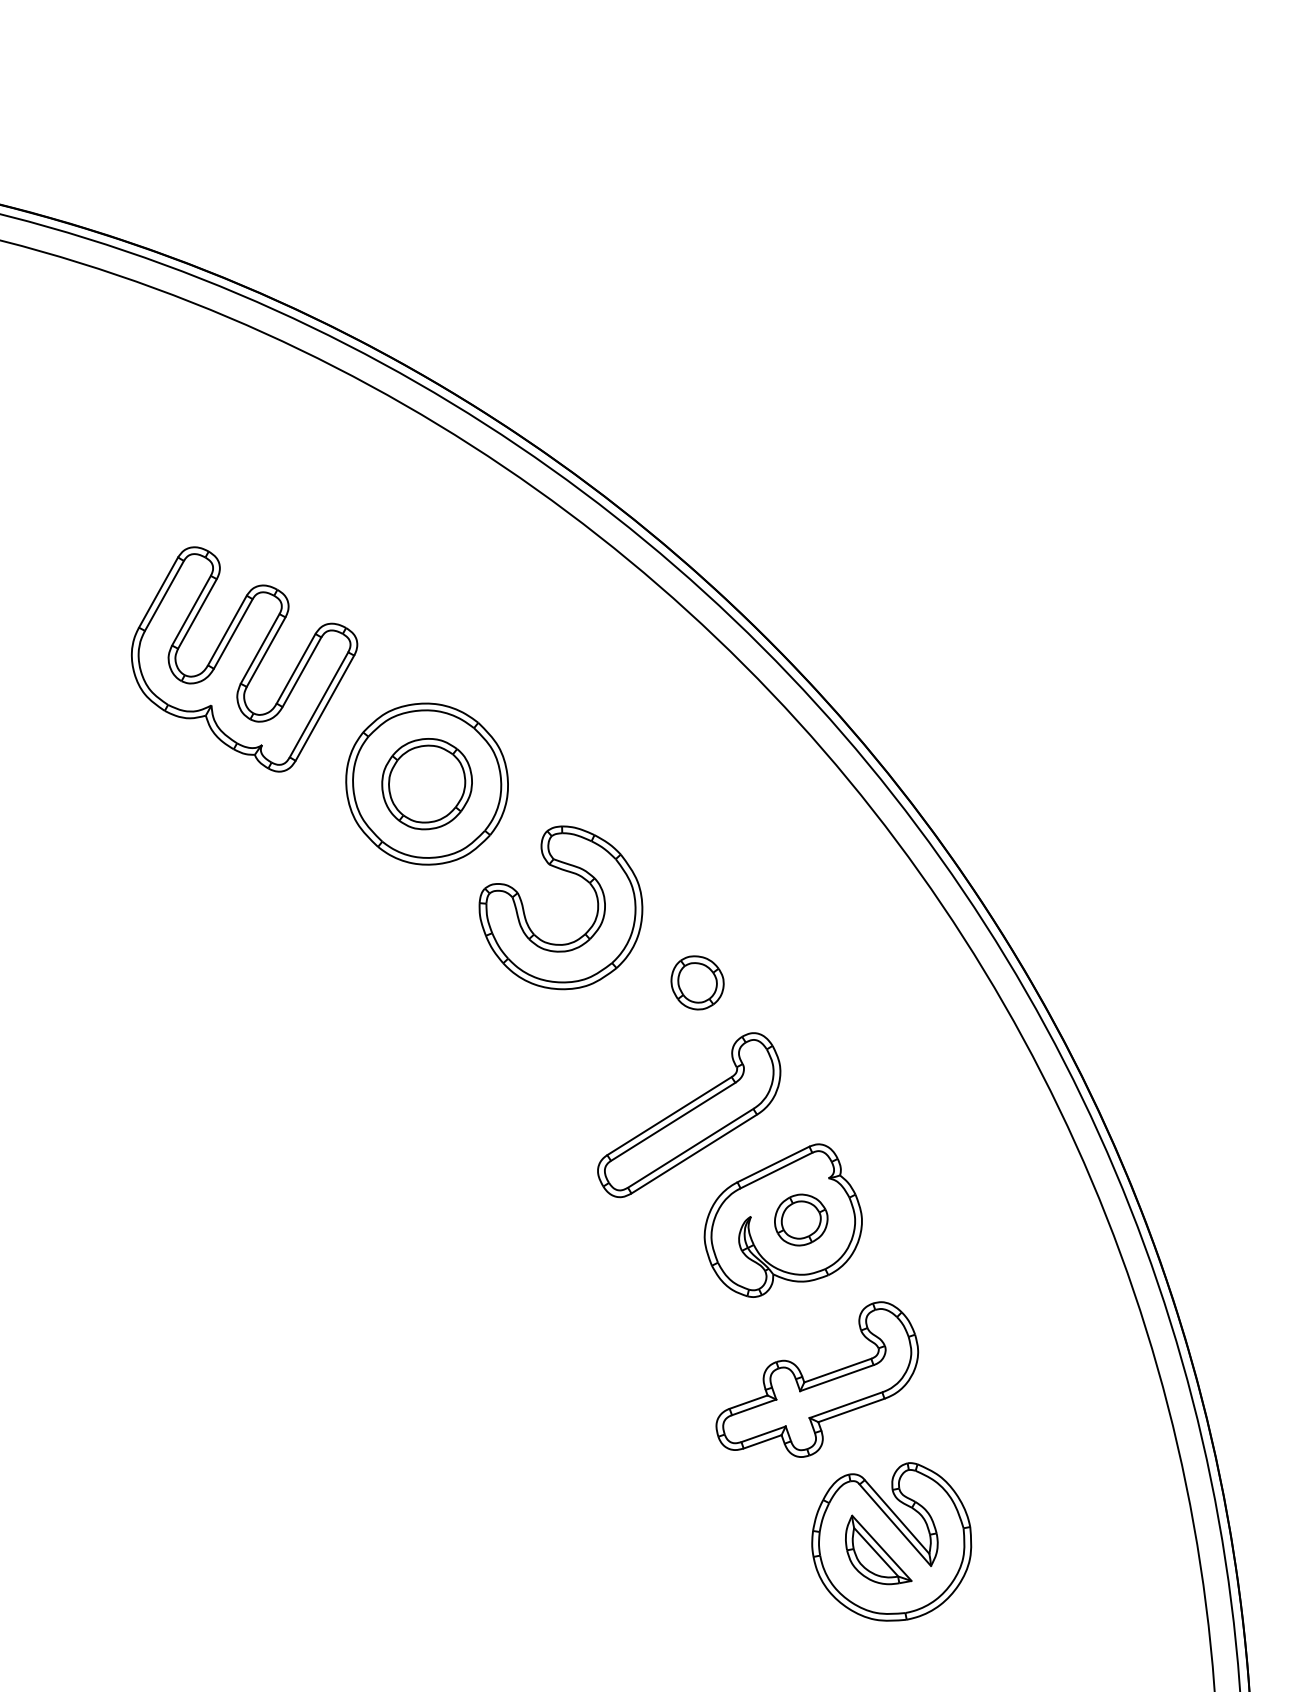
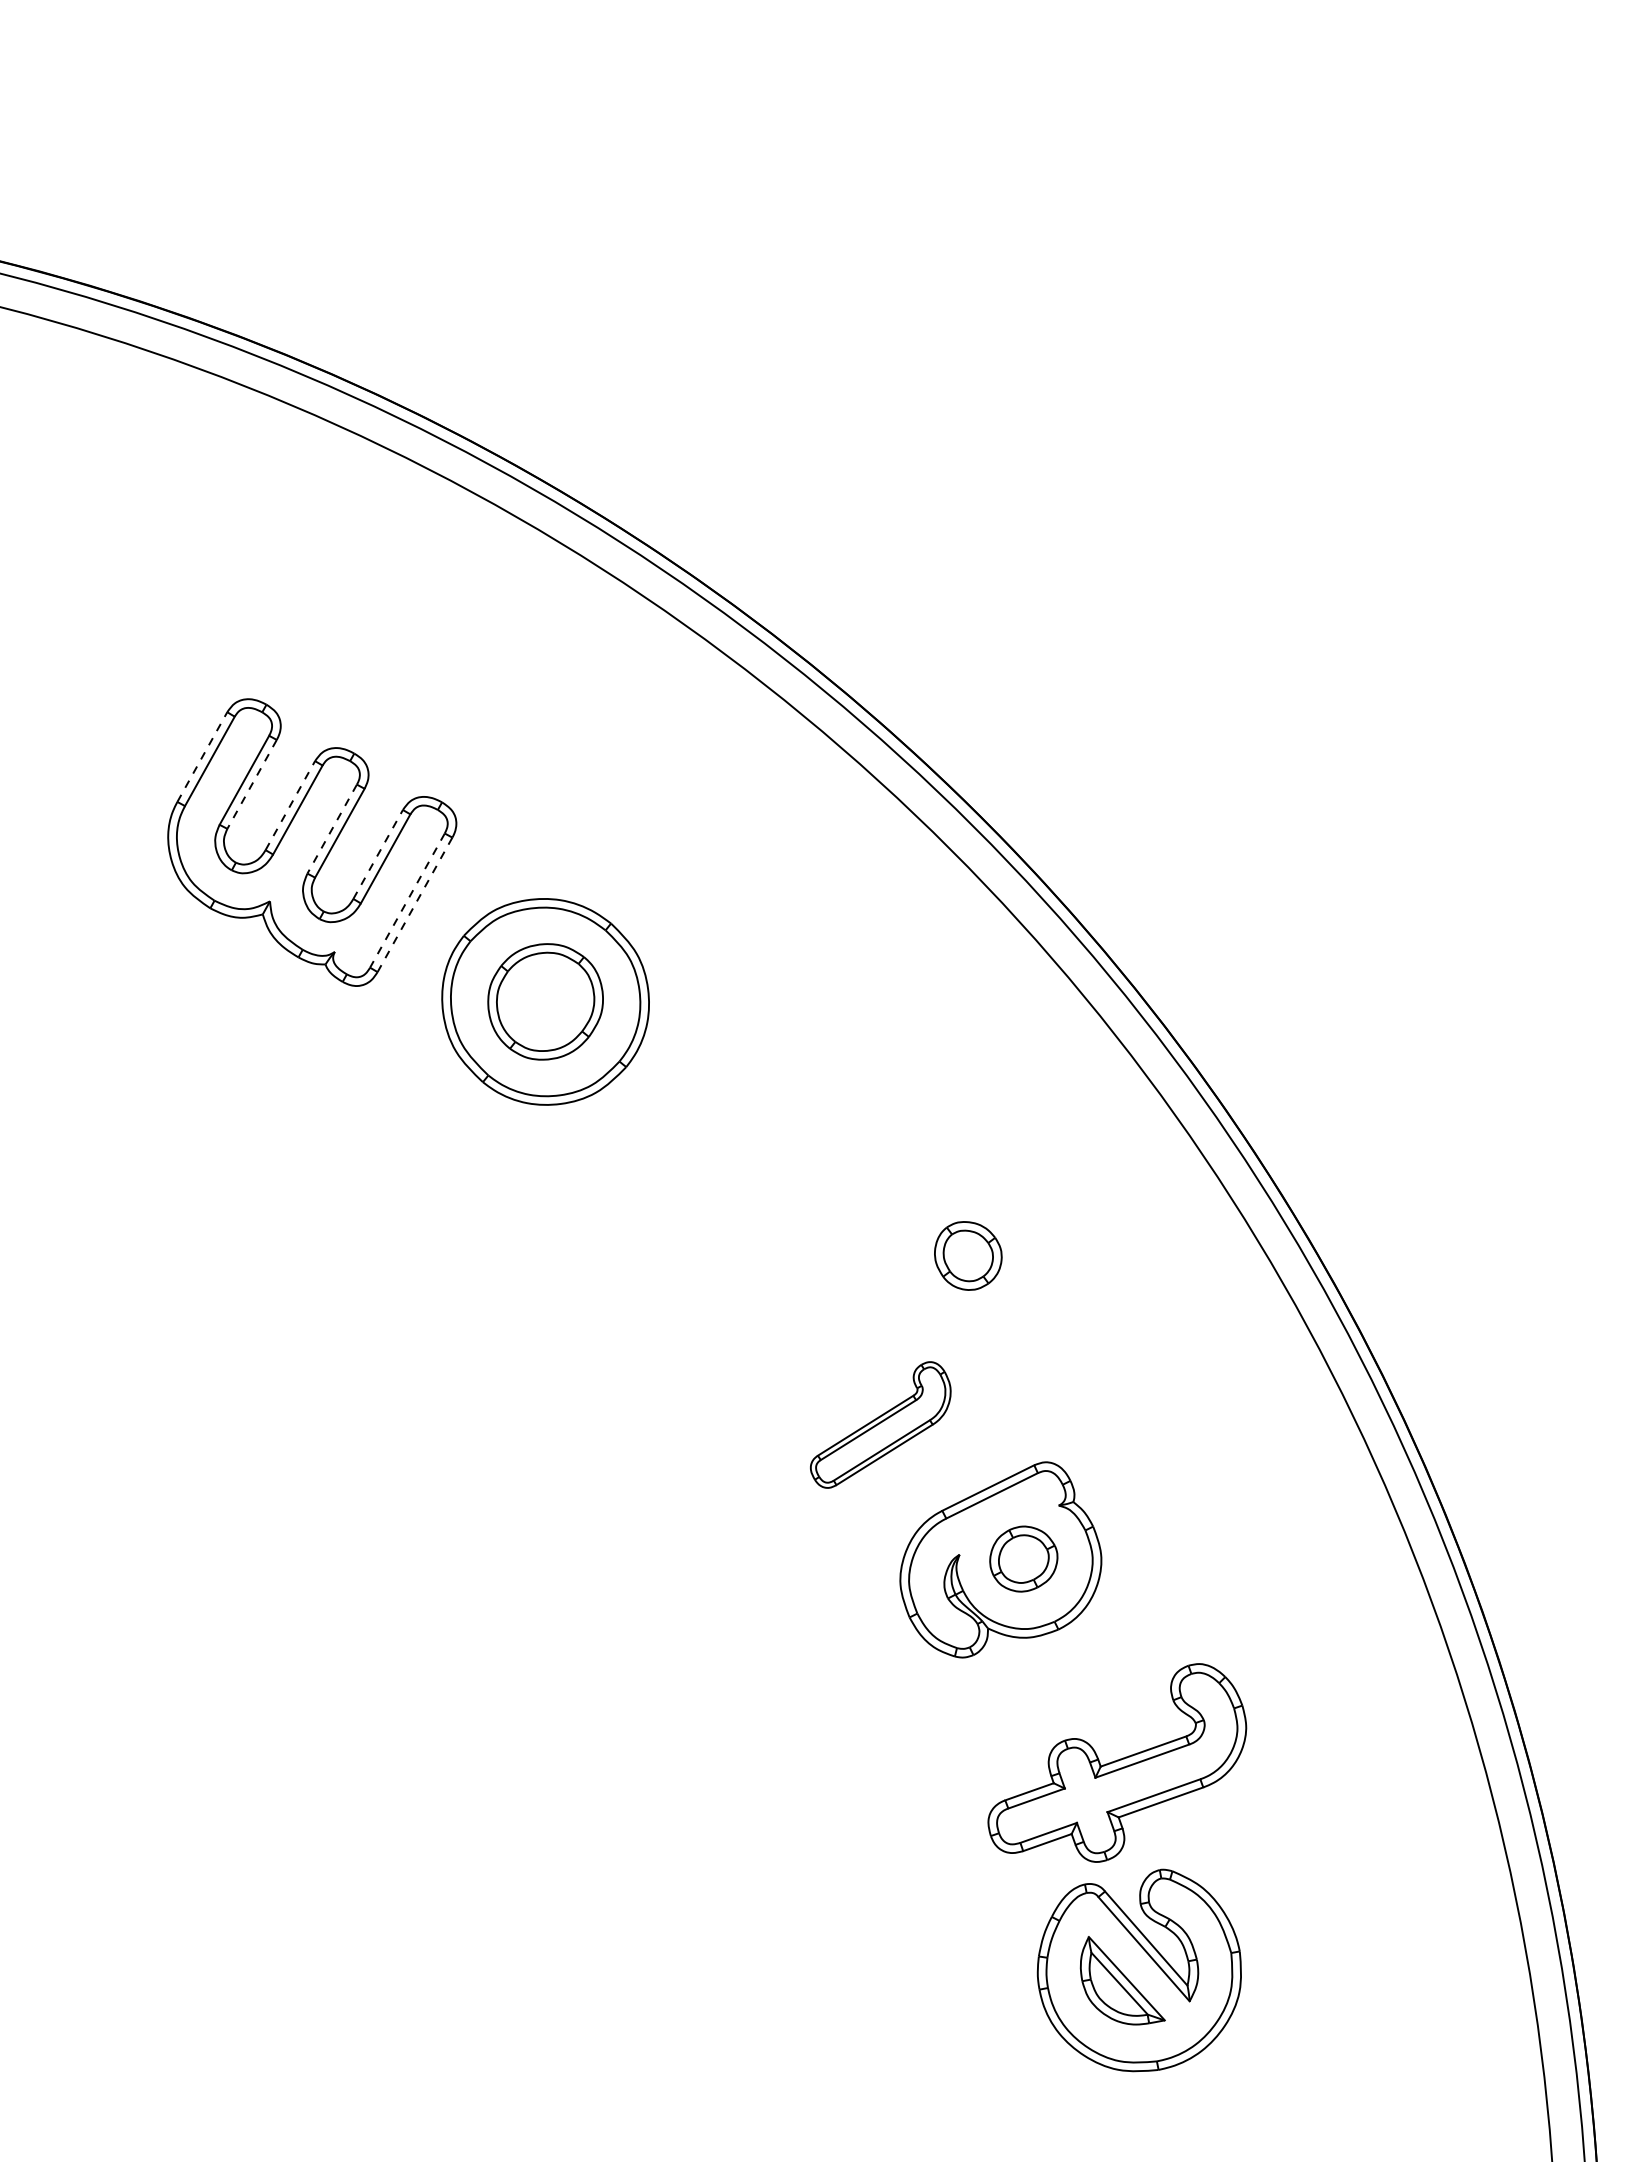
line: (158, 592) -> (202, 756), solid -> dashed
line: (197, 614) -> (252, 784), solid -> dashed
line: (227, 630) -> (290, 805), solid -> dashed
line: (260, 649) -> (332, 829), solid -> dashed
line: (296, 668) -> (378, 854), solid -> dashed
line: (319, 704) -> (407, 900), solid -> dashed
line: (325, 707) -> (415, 904), solid -> dashed
part: (589, 927) -> (753, 1185), removed
part: (697, 982) -> (968, 1255), moved
part: (689, 1114) -> (880, 1424), size x0.6
part: (817, 1379) -> (1117, 1762), moved

